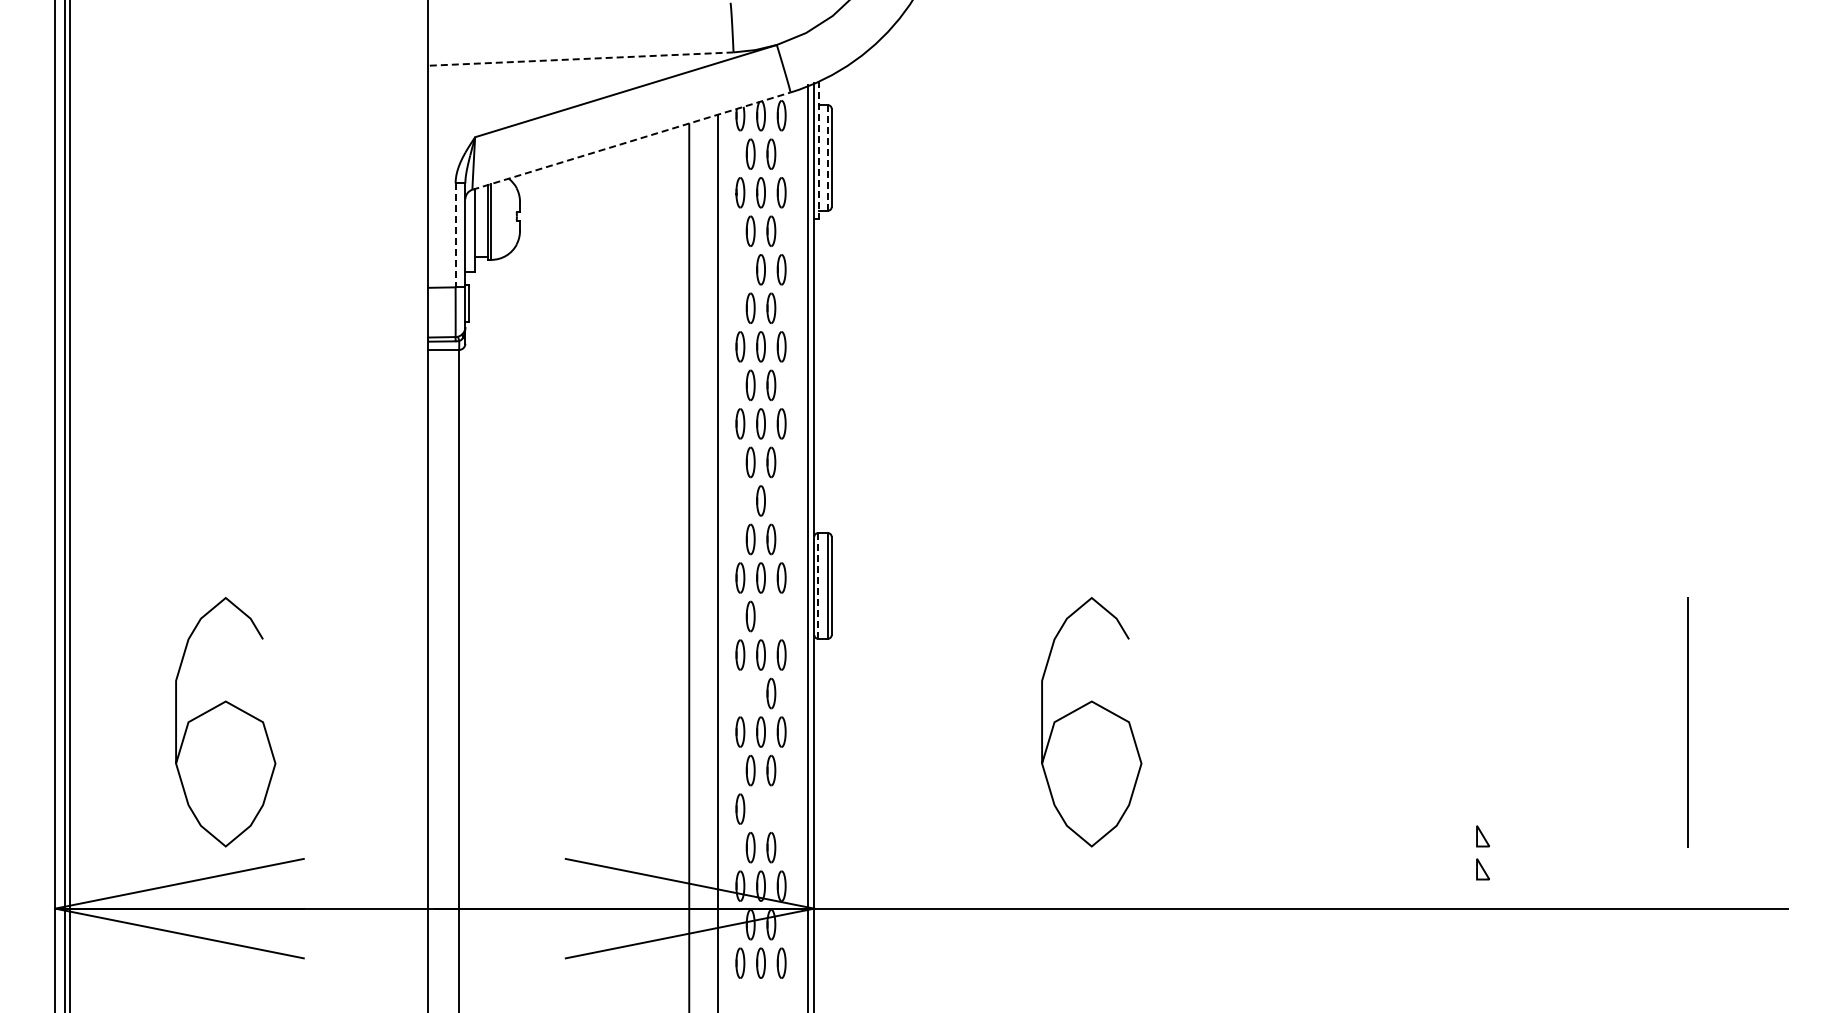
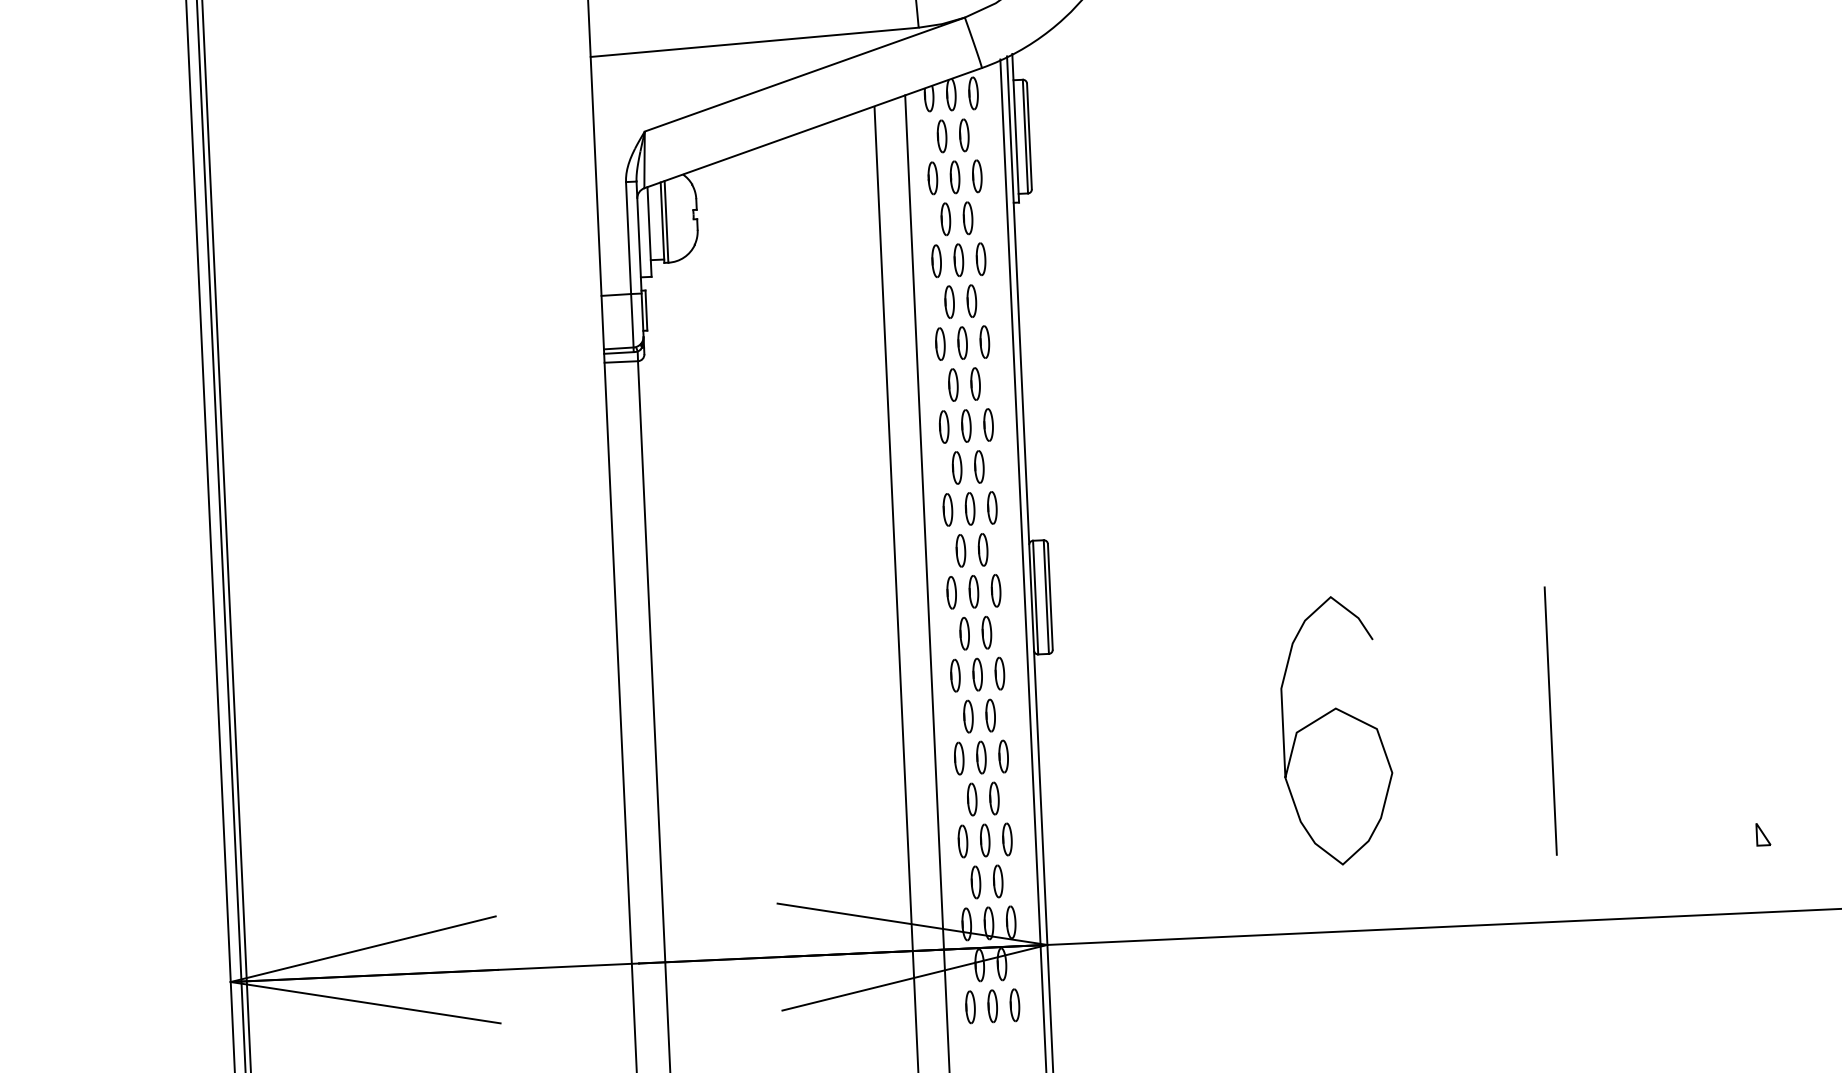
line: (580, 59) -> (754, 42), dashed -> solid
line: (631, 141) -> (813, 128), dashed -> solid
line: (819, 150) -> (1015, 129), dashed -> solid
line: (827, 157) -> (1024, 136), dashed -> solid
line: (455, 235) -> (628, 238), dashed -> solid
part: (740, 269) -> (936, 260), added
part: (740, 500) -> (948, 509), added
part: (781, 500) -> (992, 507), added
line: (818, 585) -> (1036, 597), dashed -> solid
part: (771, 616) -> (987, 632), added
part: (750, 693) -> (968, 716), added
curve: (217, 707) -> (395, 757), removed
line: (1290, 721) -> (1550, 720), added
part: (760, 808) -> (984, 839), added
part: (781, 808) -> (1007, 838), added
part: (1482, 869) -> (1764, 870), removed

